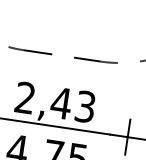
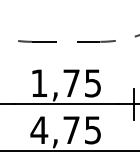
text: (55, 101) -> (66, 82), 2,43 -> 1,75

